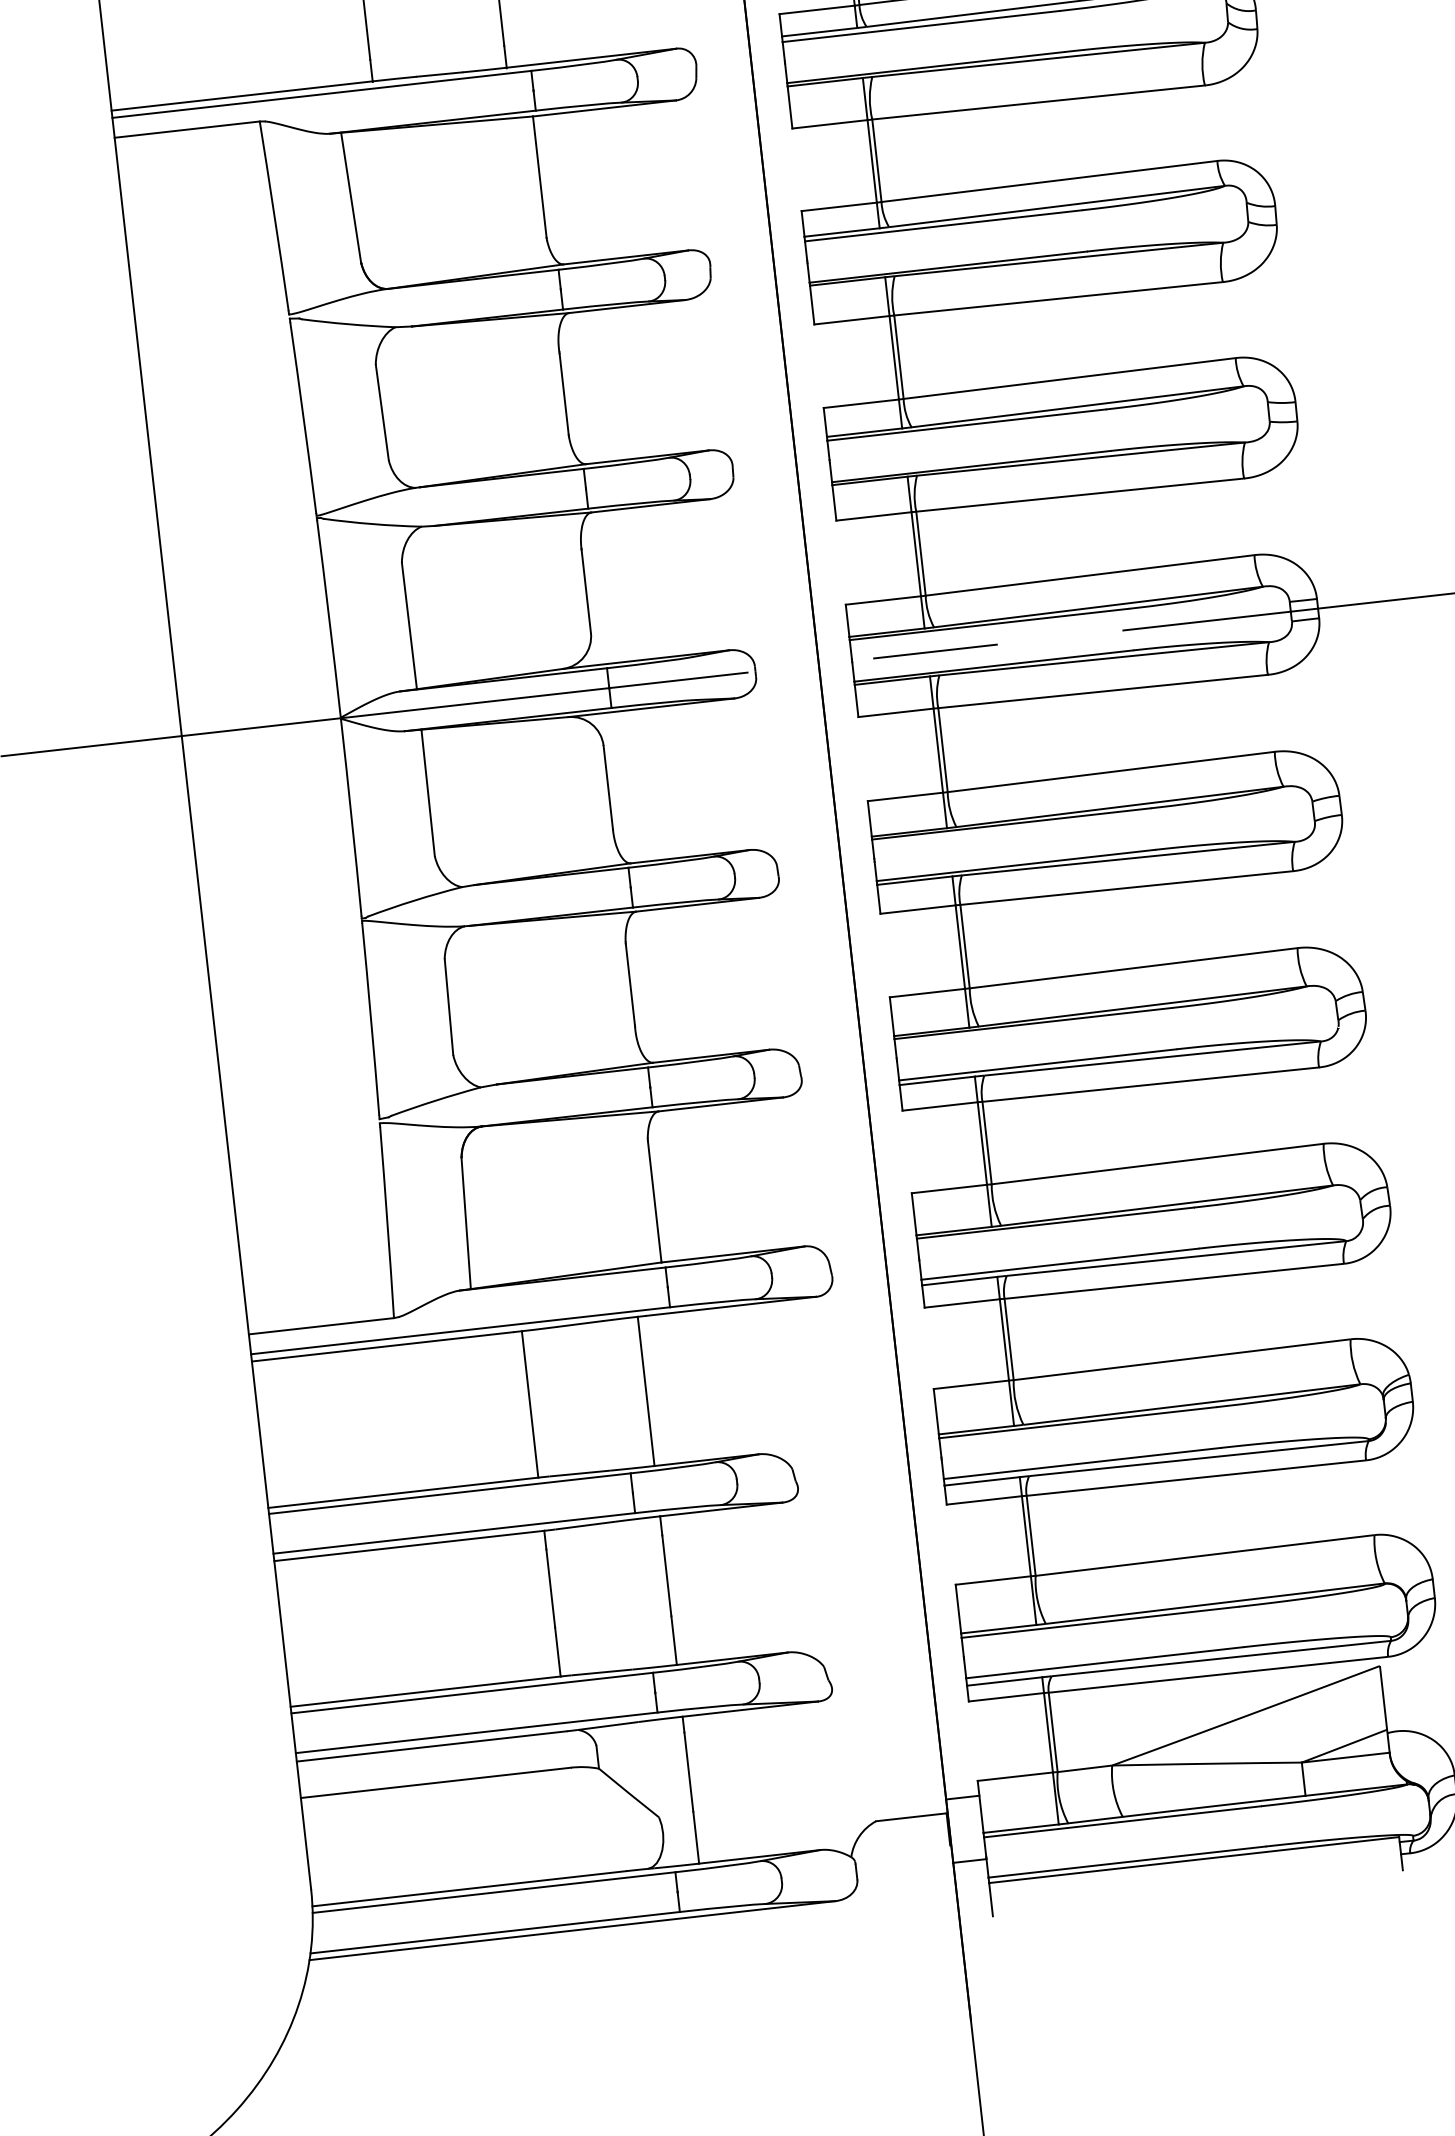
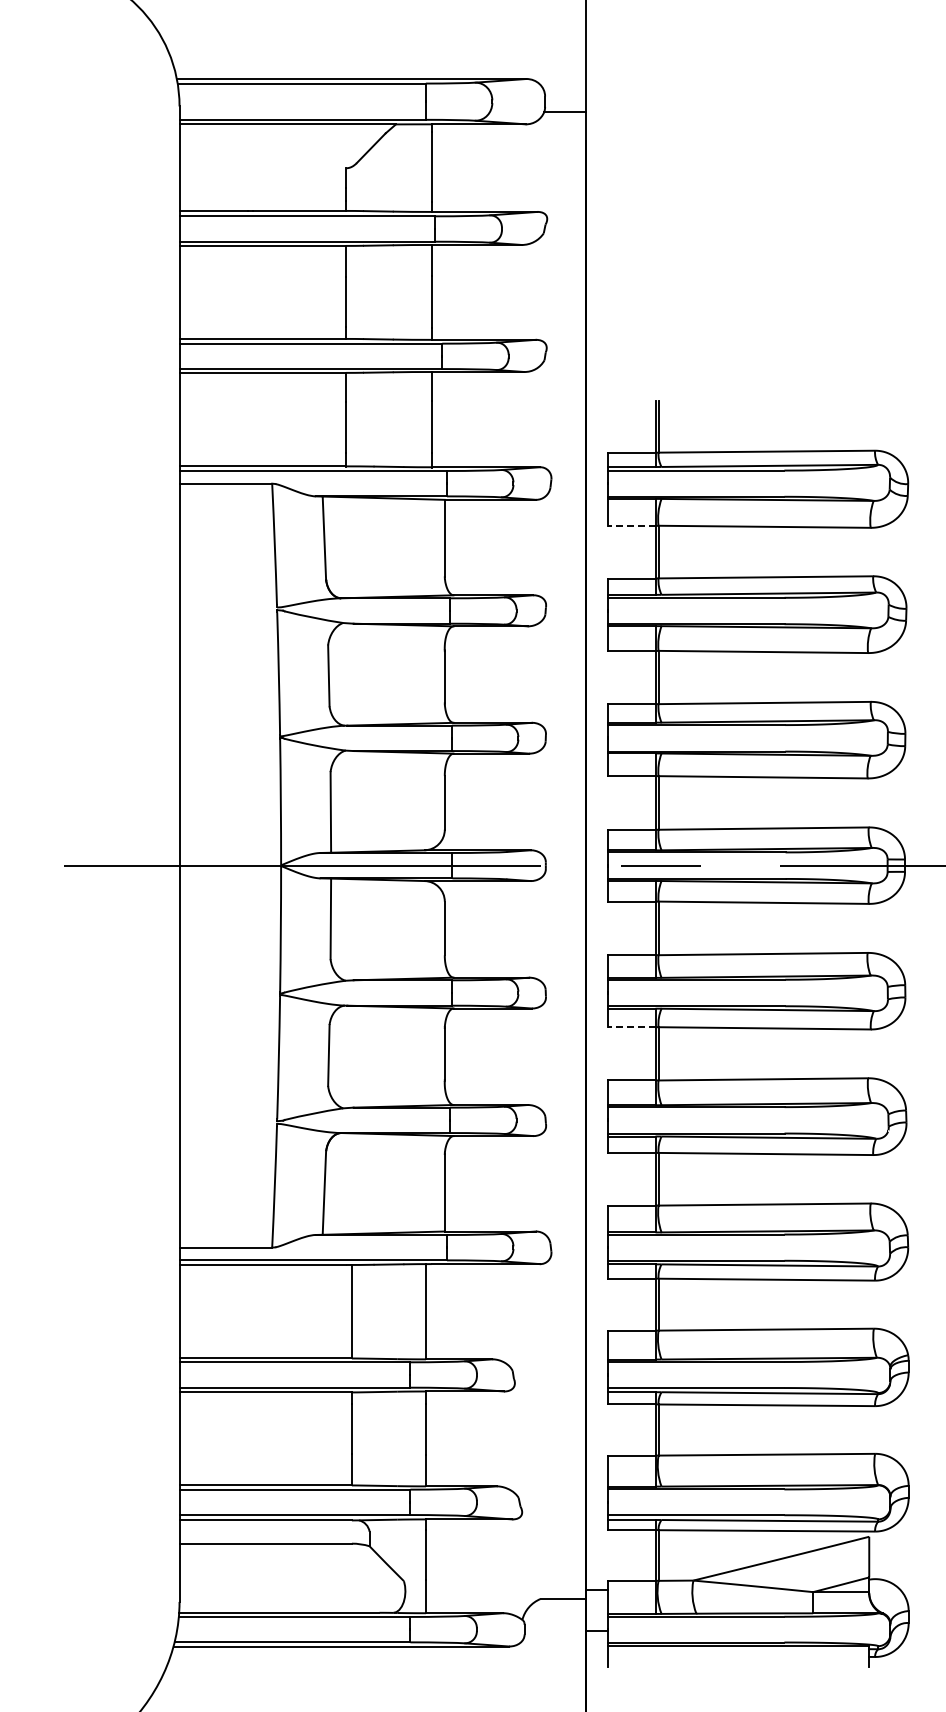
line: (829, 123) -> (631, 525), solid -> dashed
line: (918, 910) -> (631, 1027), solid -> dashed

